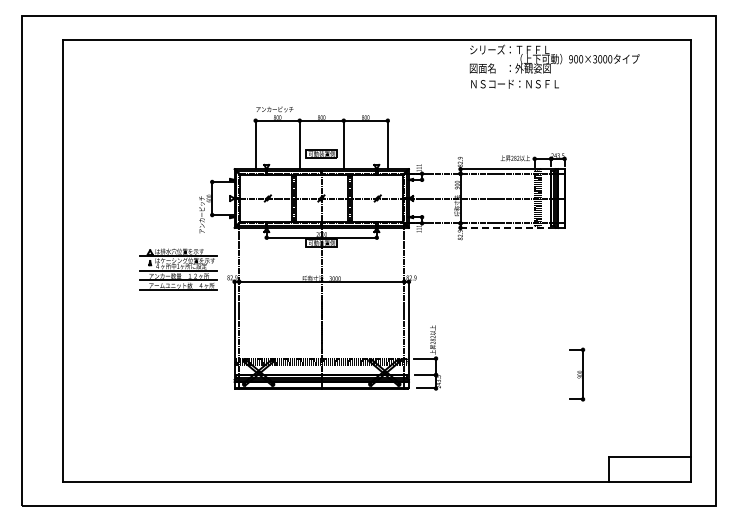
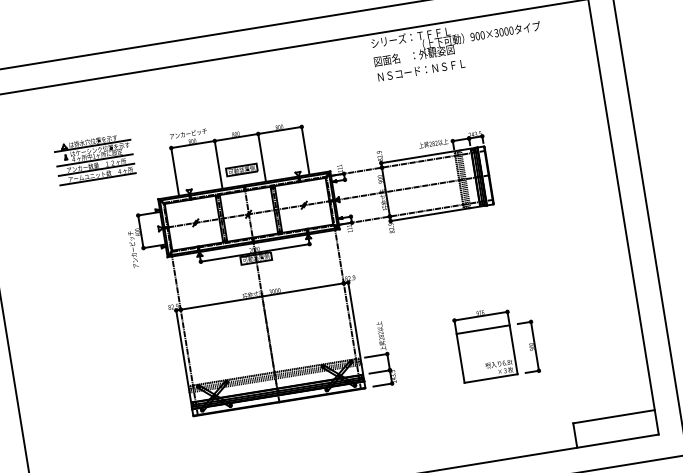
line: (507, 227) -> (436, 213), dashed -> solid
part: (178, 269) -> (94, 159), moved
part: (534, 364) -> (485, 344), added

